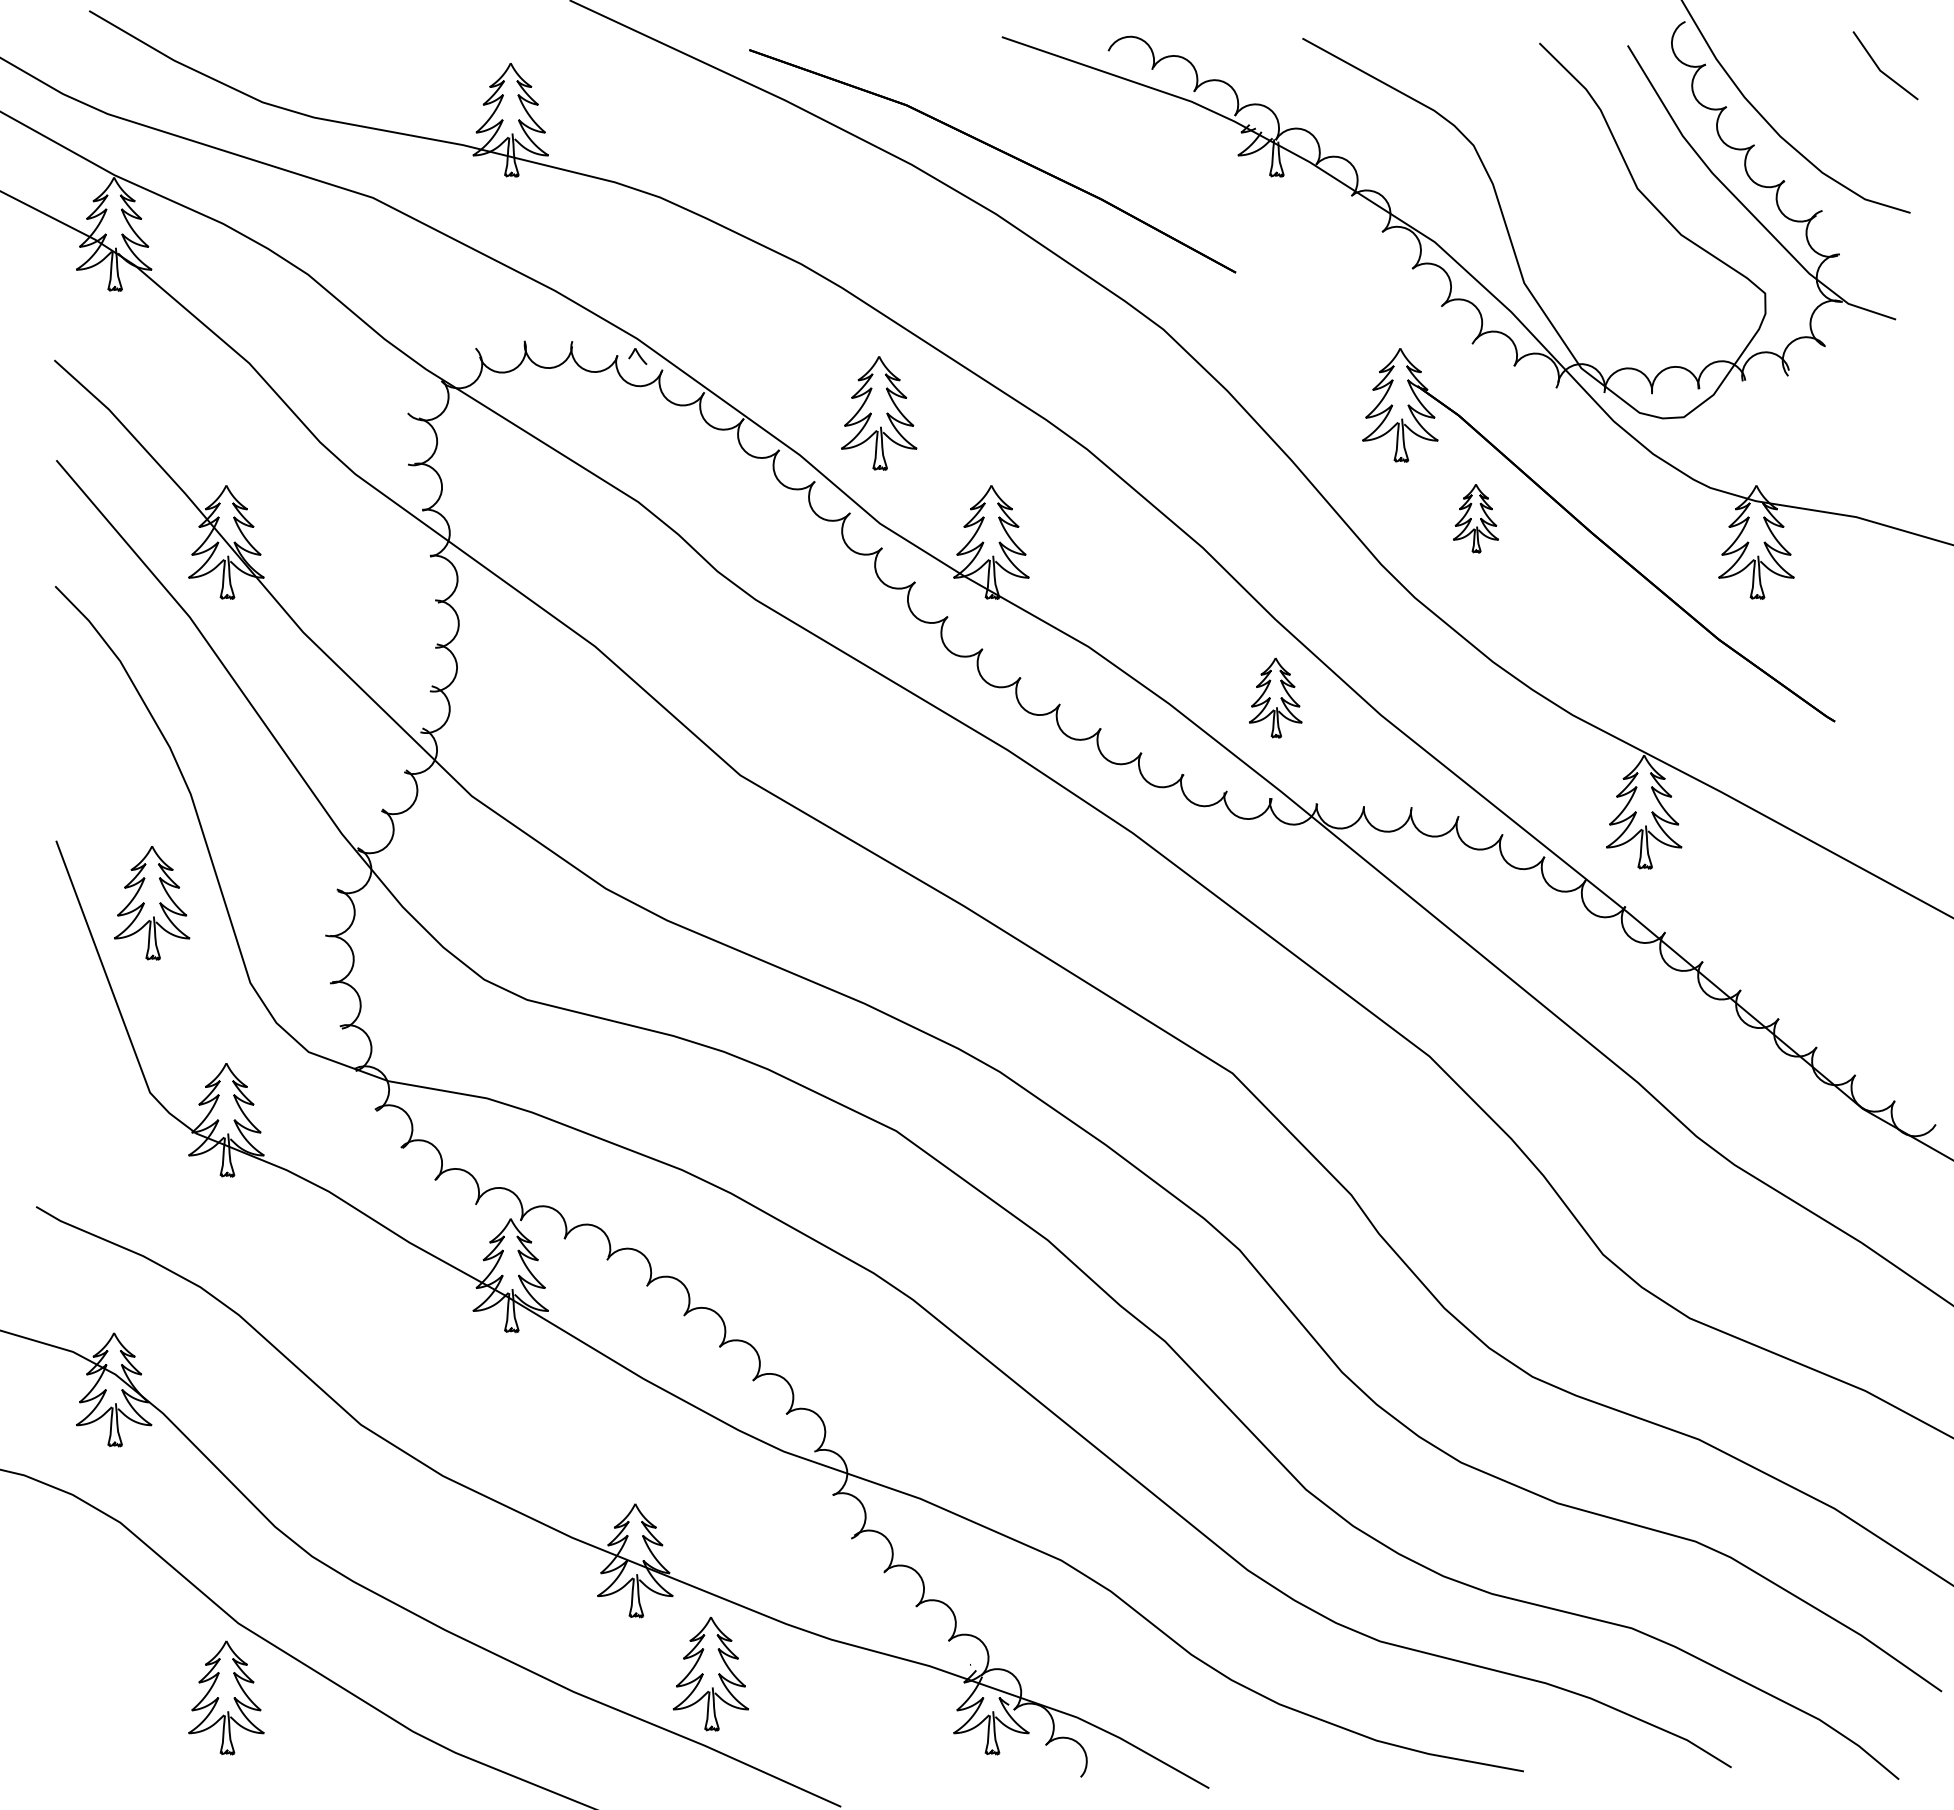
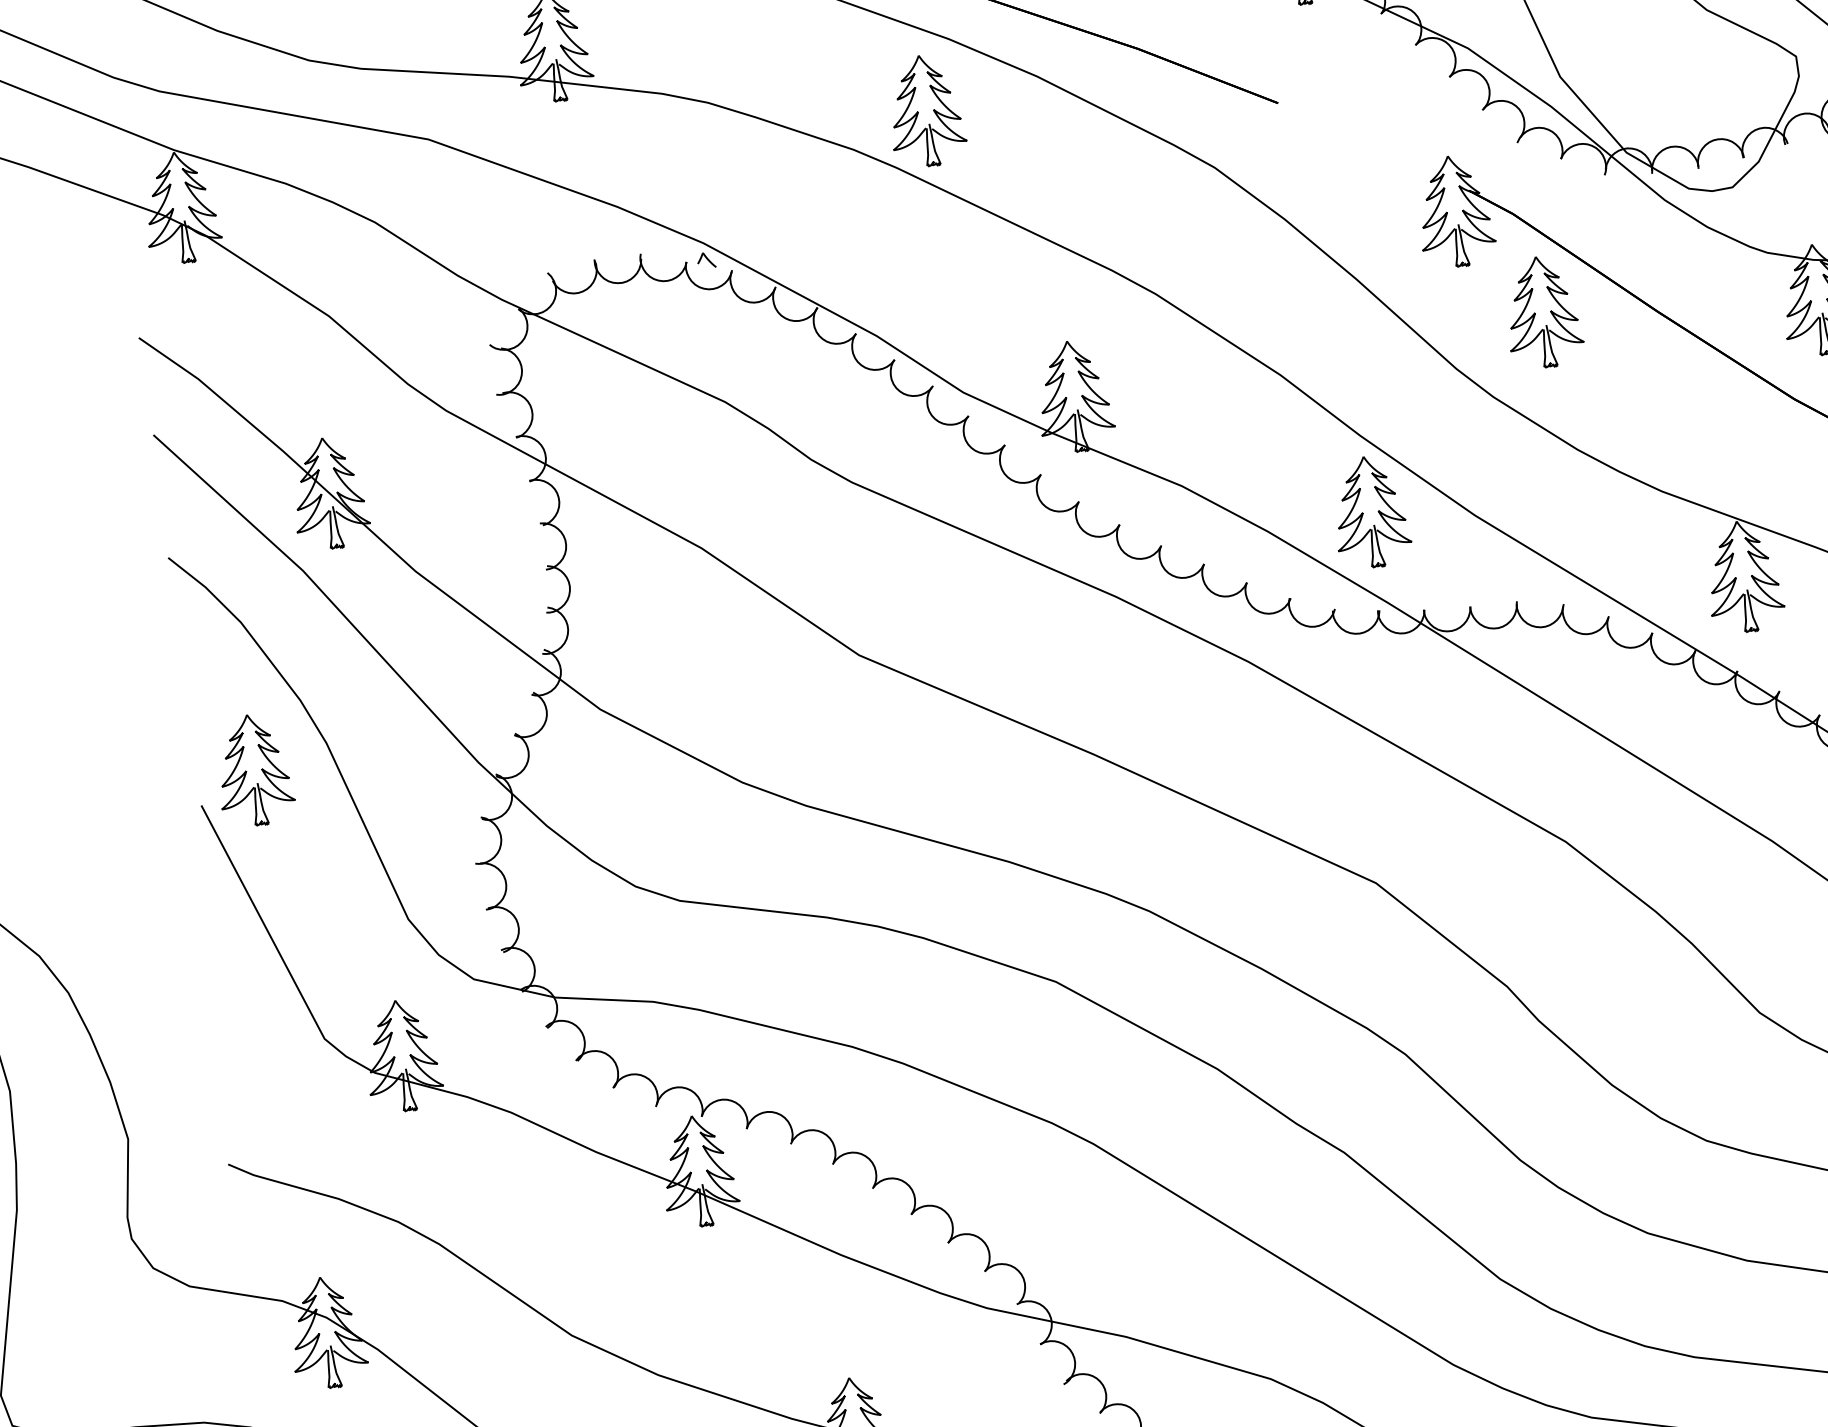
part: (879, 413) -> (926, 111), moved
part: (1475, 518) -> (1542, 312), size x1.67
part: (1275, 697) -> (1370, 511), size x1.43
part: (152, 903) -> (254, 770), moved

